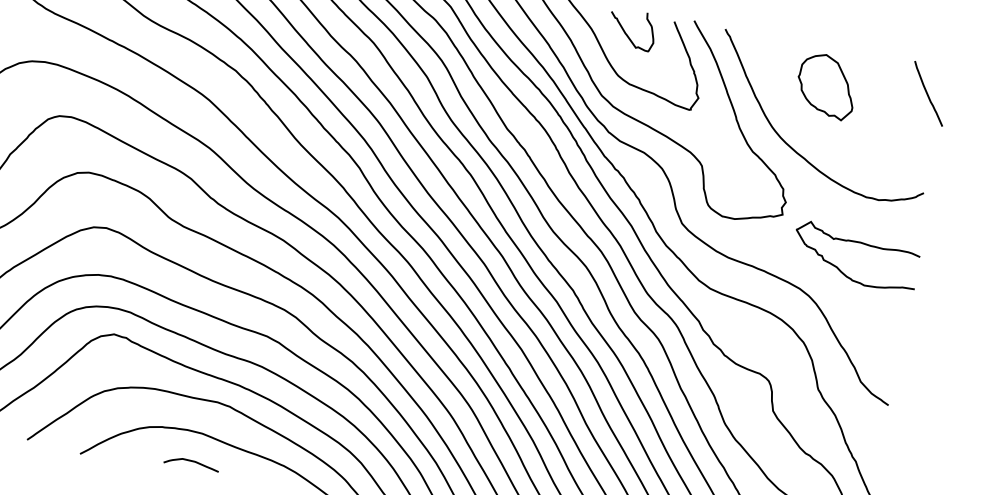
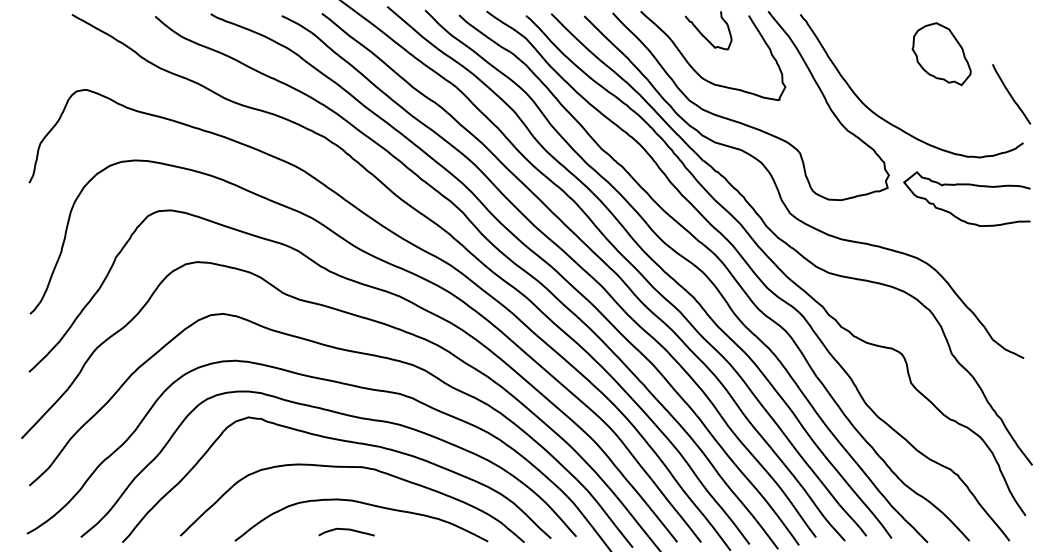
part: (826, 86) -> (941, 54), moved
curve: (928, 93) -> (1011, 94), moved
curve: (857, 243) -> (966, 185), moved

